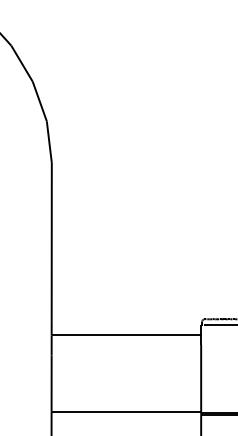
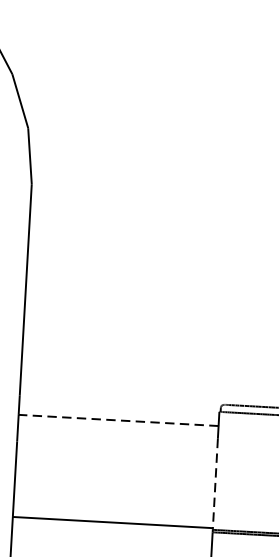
line: (126, 335) -> (118, 420), solid -> dashed
line: (201, 378) -> (215, 483), solid -> dashed

